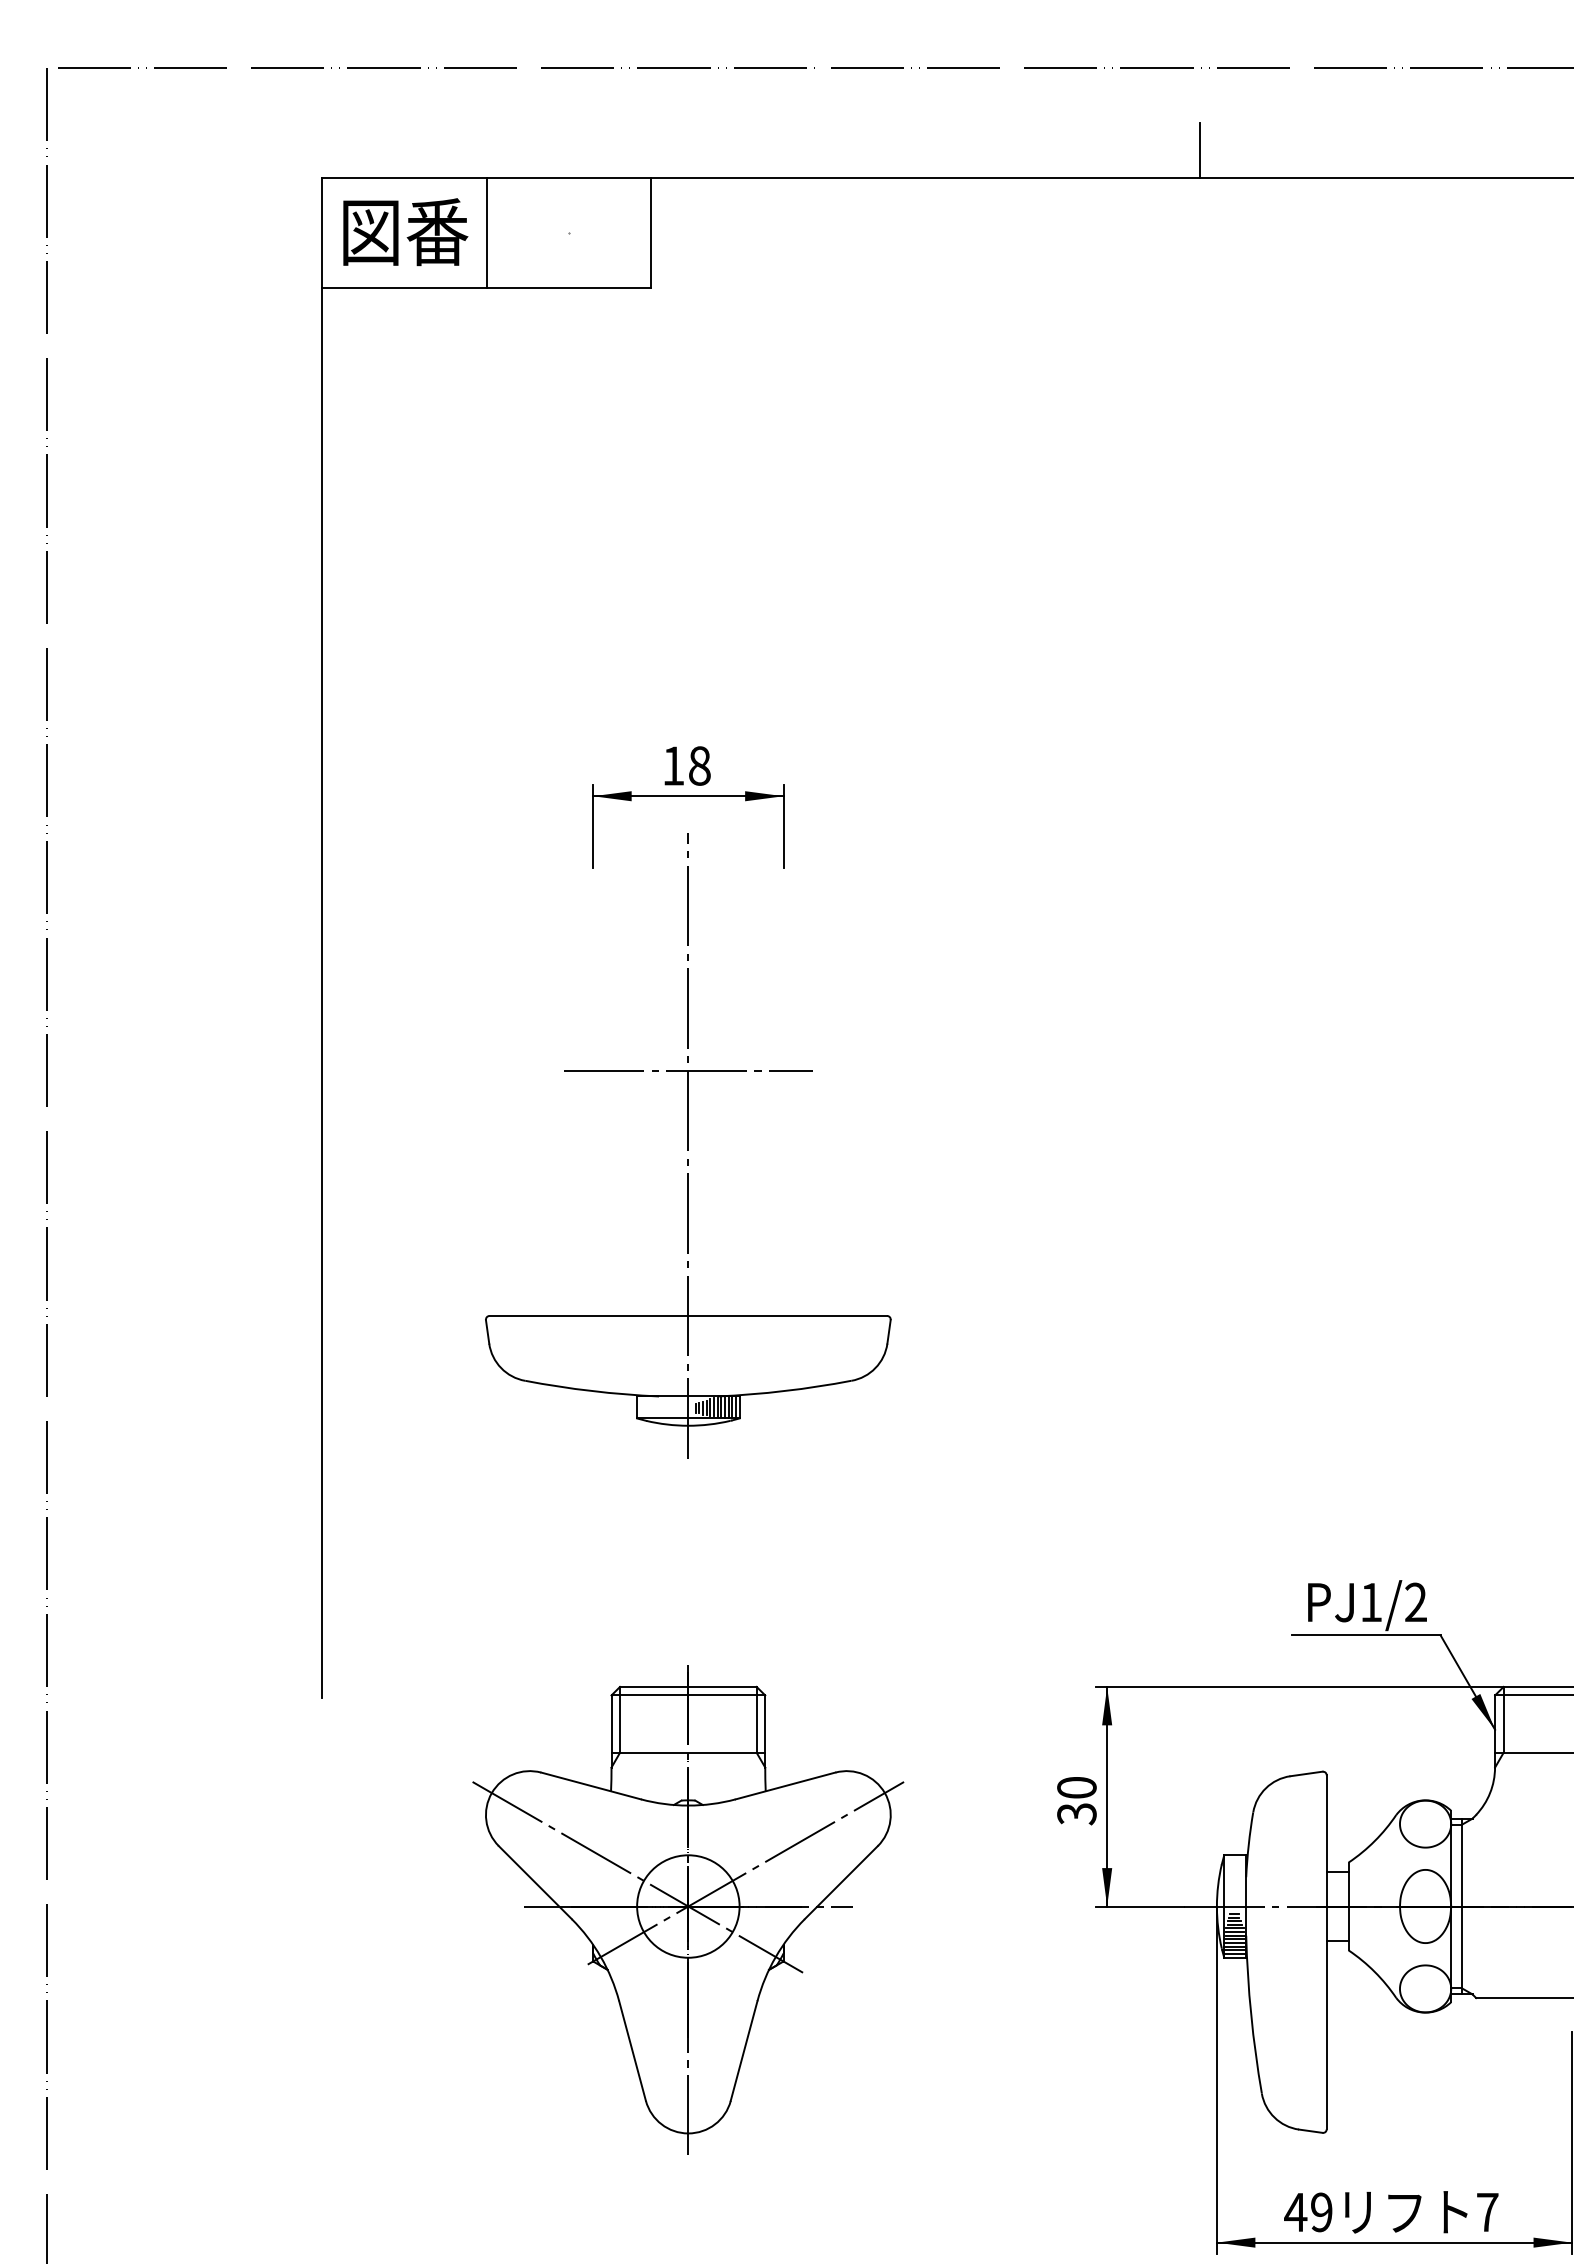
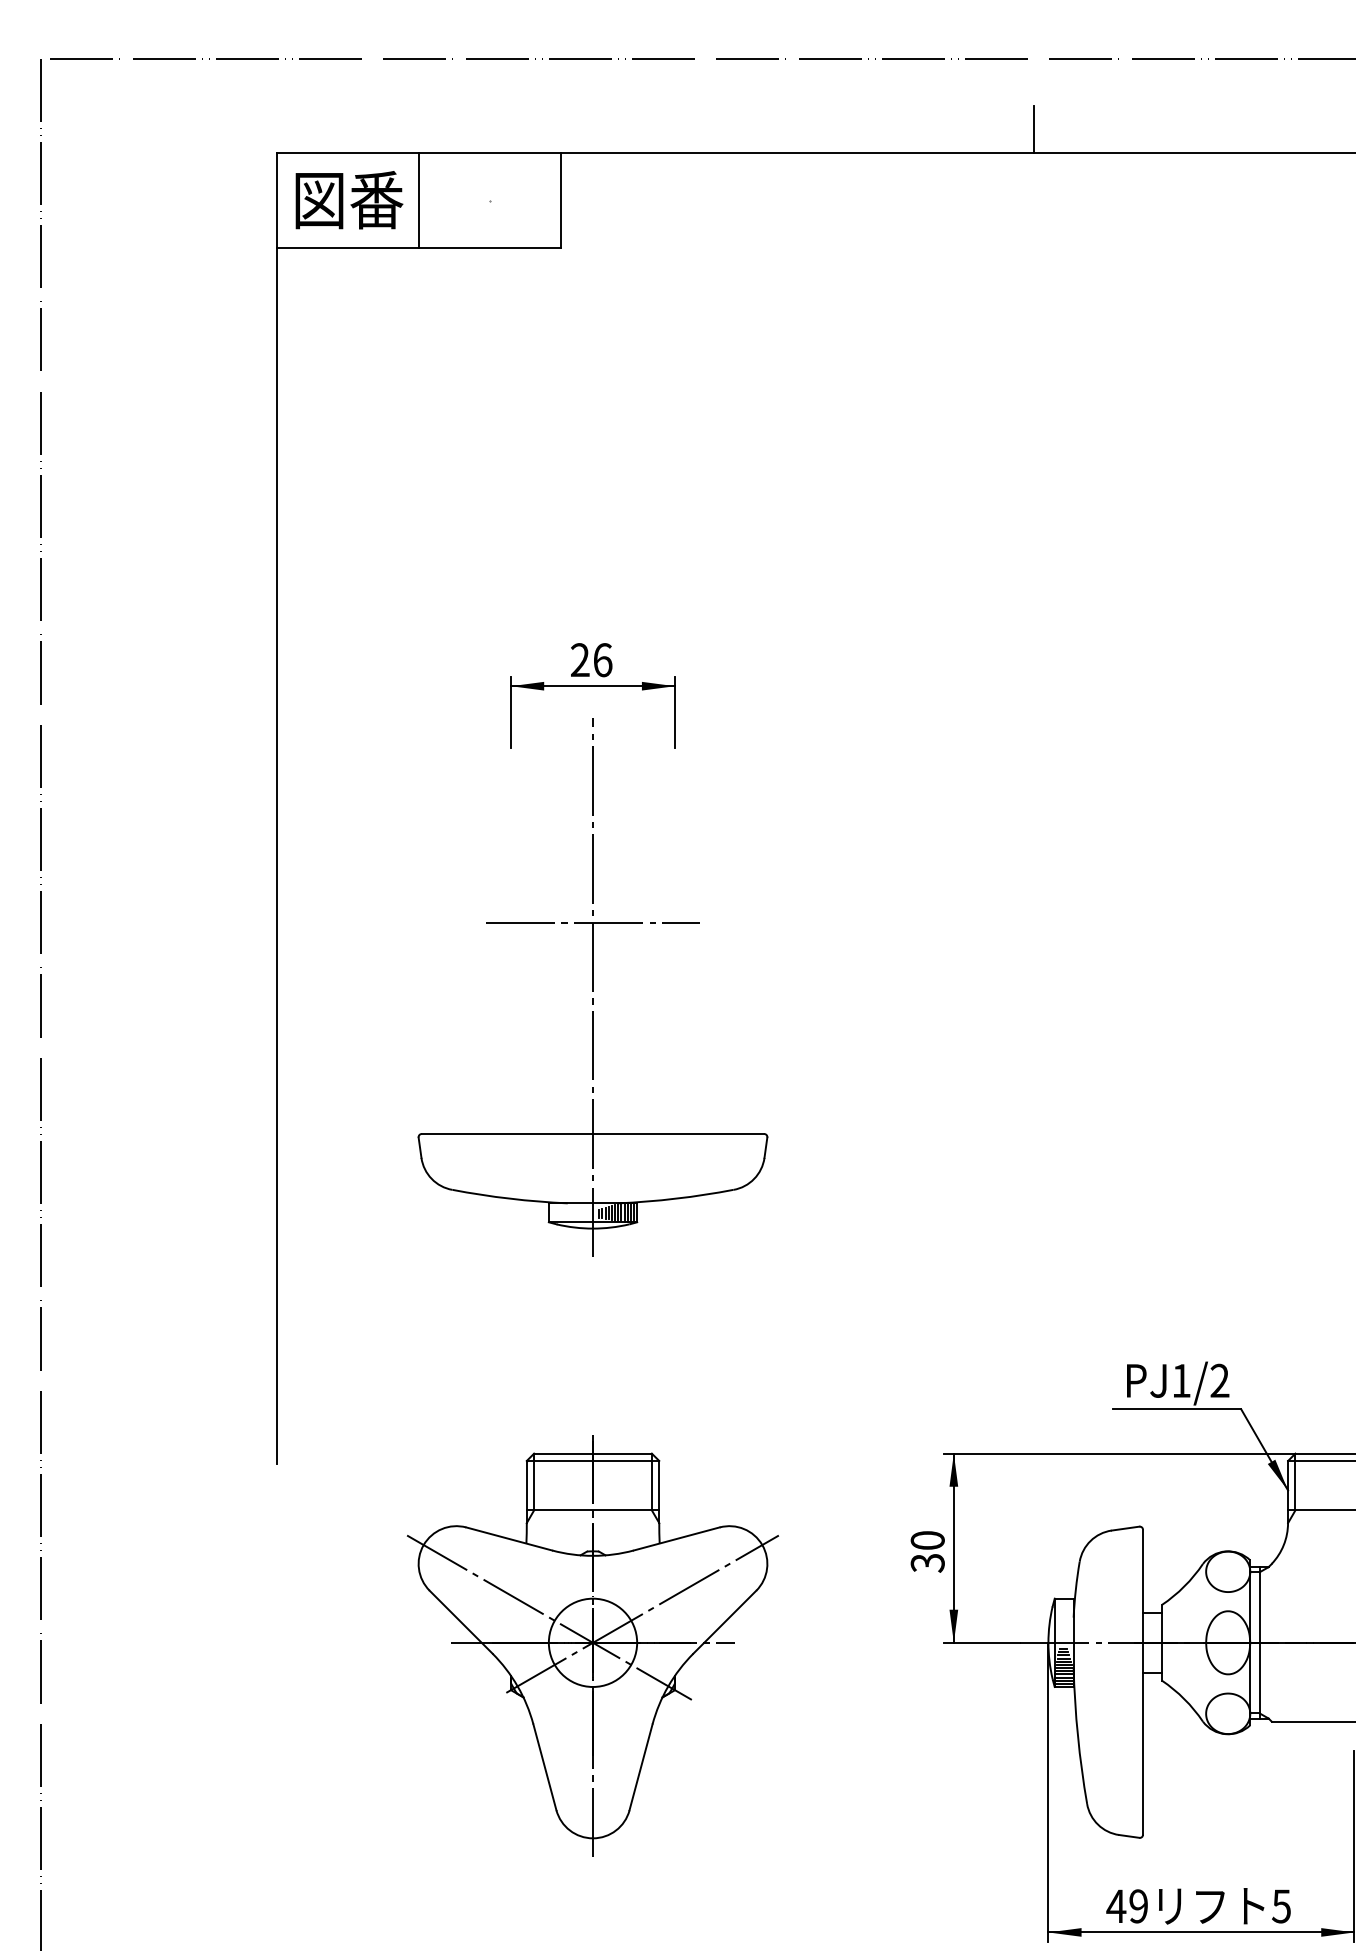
text: (686, 765) -> (591, 659), 18 -> 26
text: (1487, 2212) -> (1281, 1906), 7 -> 5

